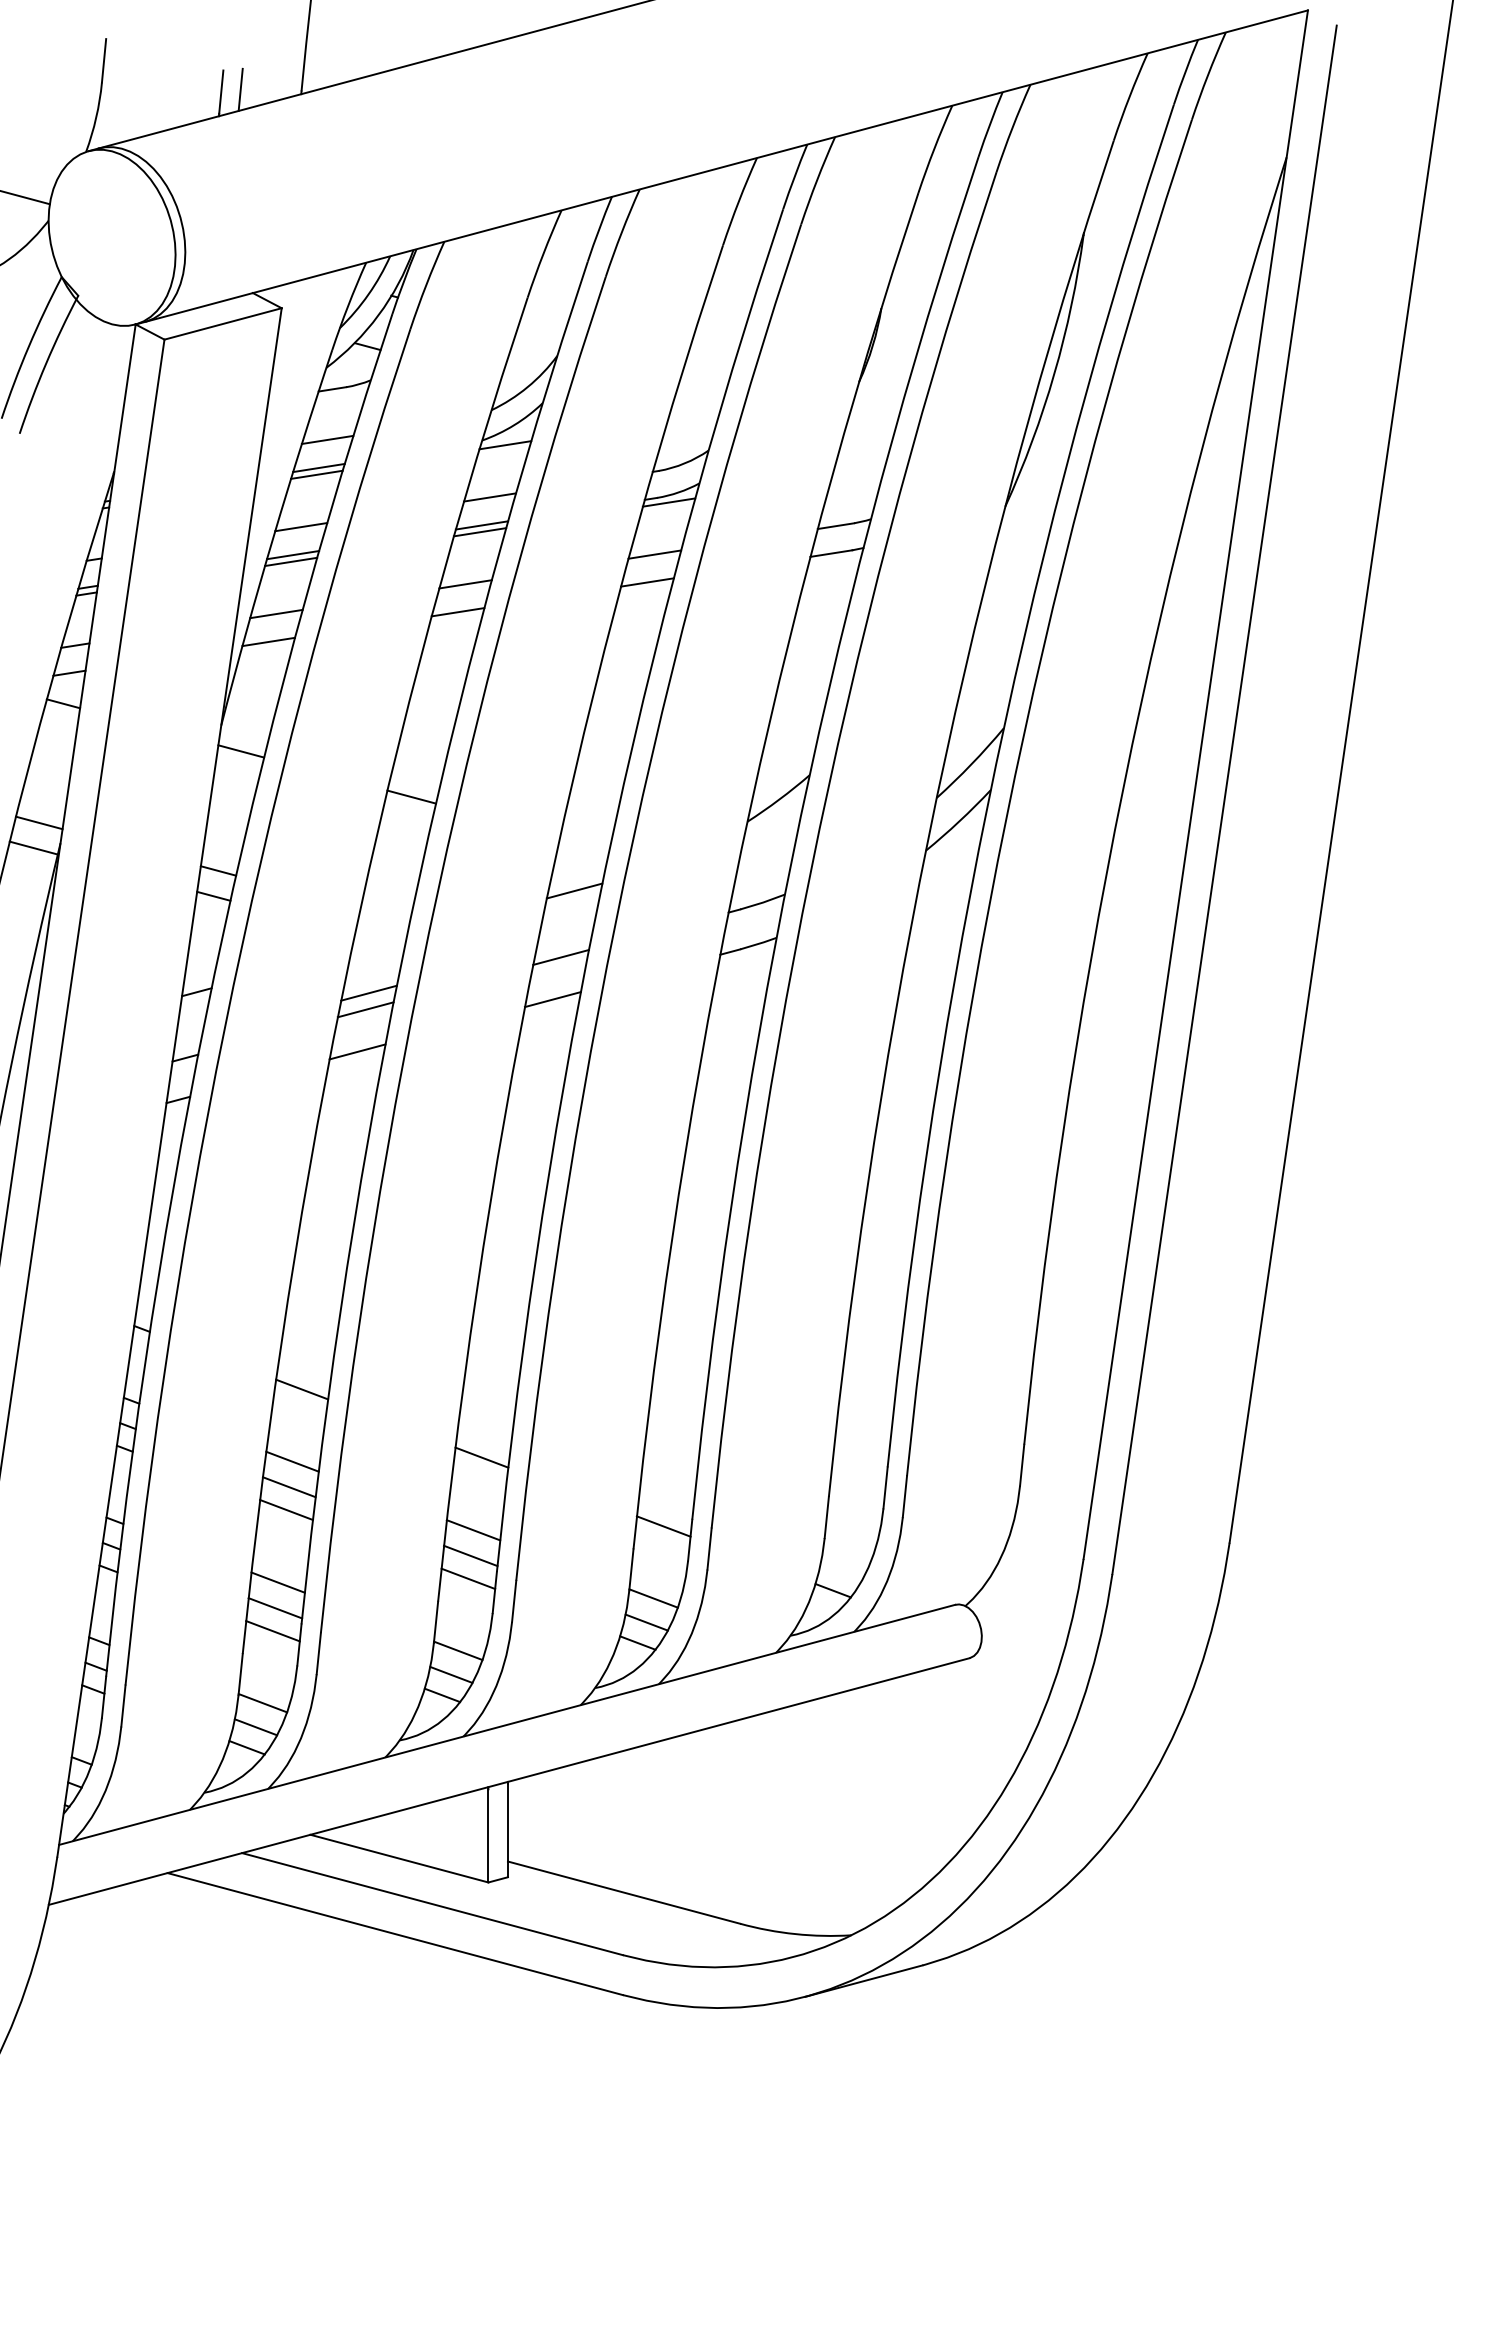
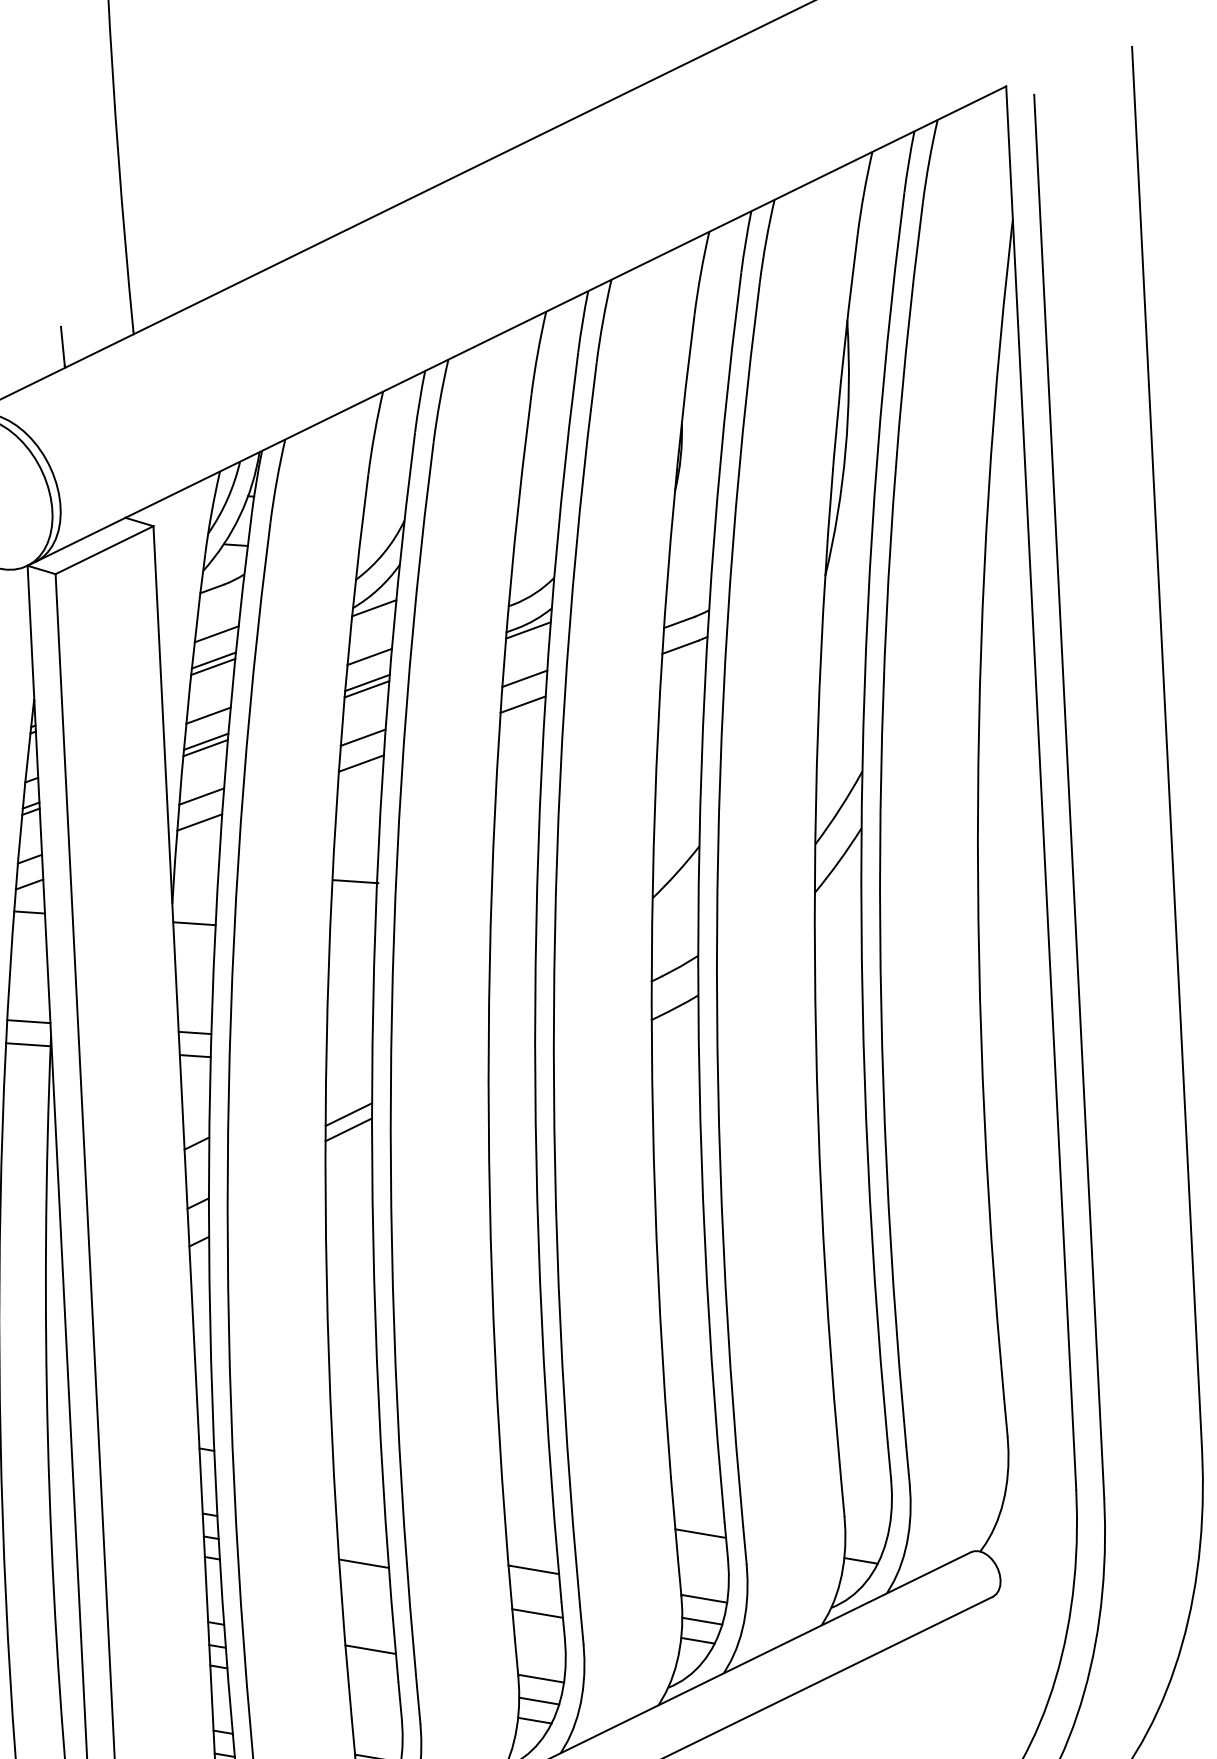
line: (240, 89) -> (79, 340), removed
line: (411, 796) -> (355, 881), moved
line: (574, 890) -> (512, 988), removed
line: (560, 957) -> (511, 1050), removed
line: (552, 999) -> (511, 1088), removed
line: (357, 1051) -> (348, 1168), removed
line: (302, 1389) -> (358, 1475), removed
line: (481, 1457) -> (528, 1504), removed
line: (292, 1461) -> (362, 1540), removed
line: (286, 1509) -> (365, 1583), removed
line: (470, 1555) -> (535, 1592), removed
line: (275, 1608) -> (372, 1672), removed
line: (272, 1631) -> (374, 1693), removed

